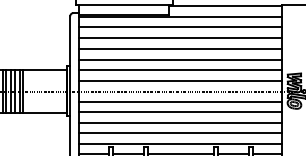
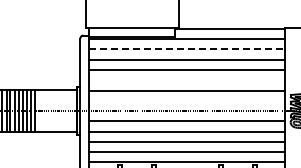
line: (180, 27) -> (187, 49), solid -> dashed
line: (180, 59) -> (187, 80), removed
line: (180, 81) -> (187, 101), removed

